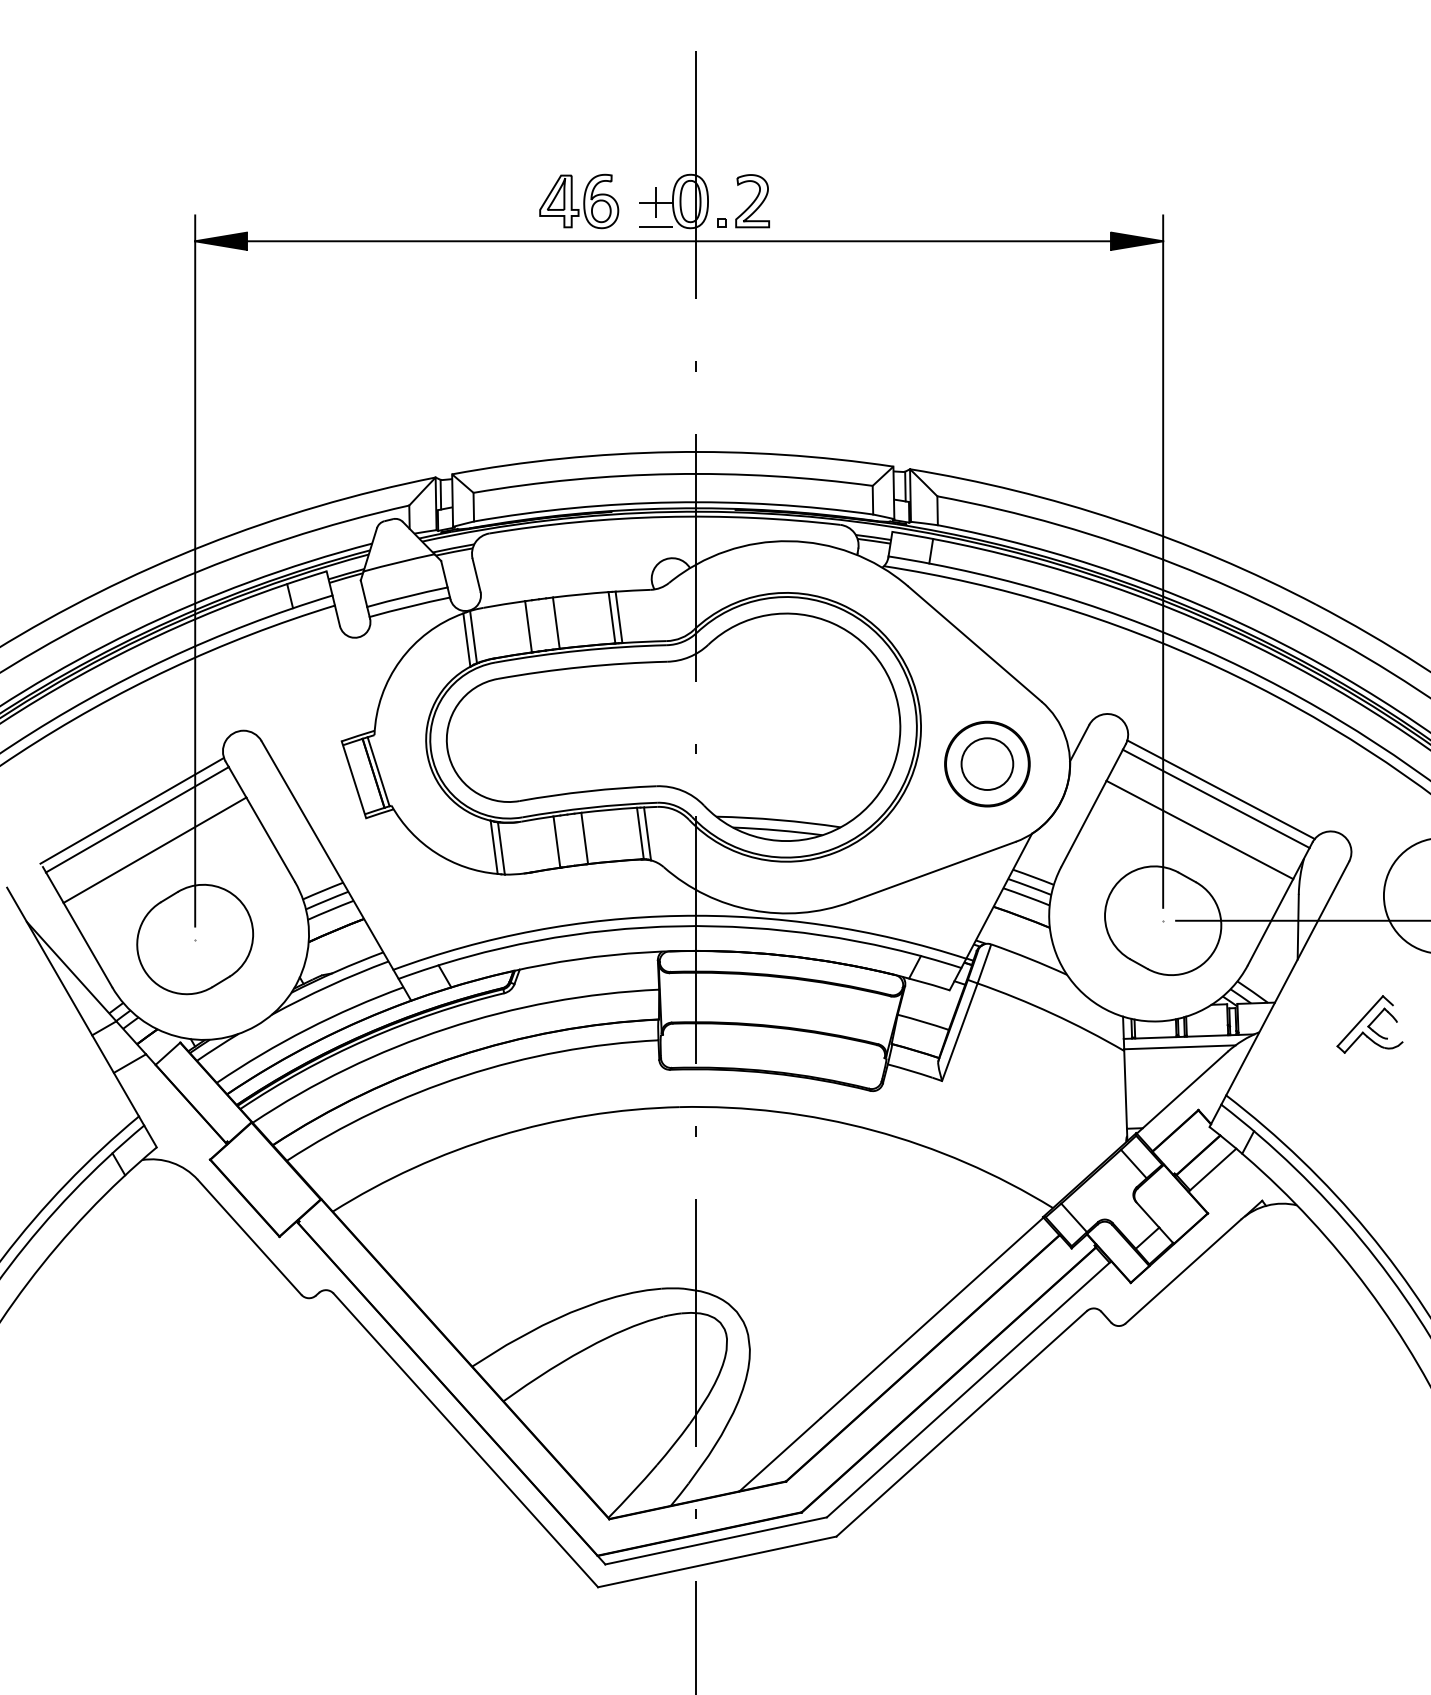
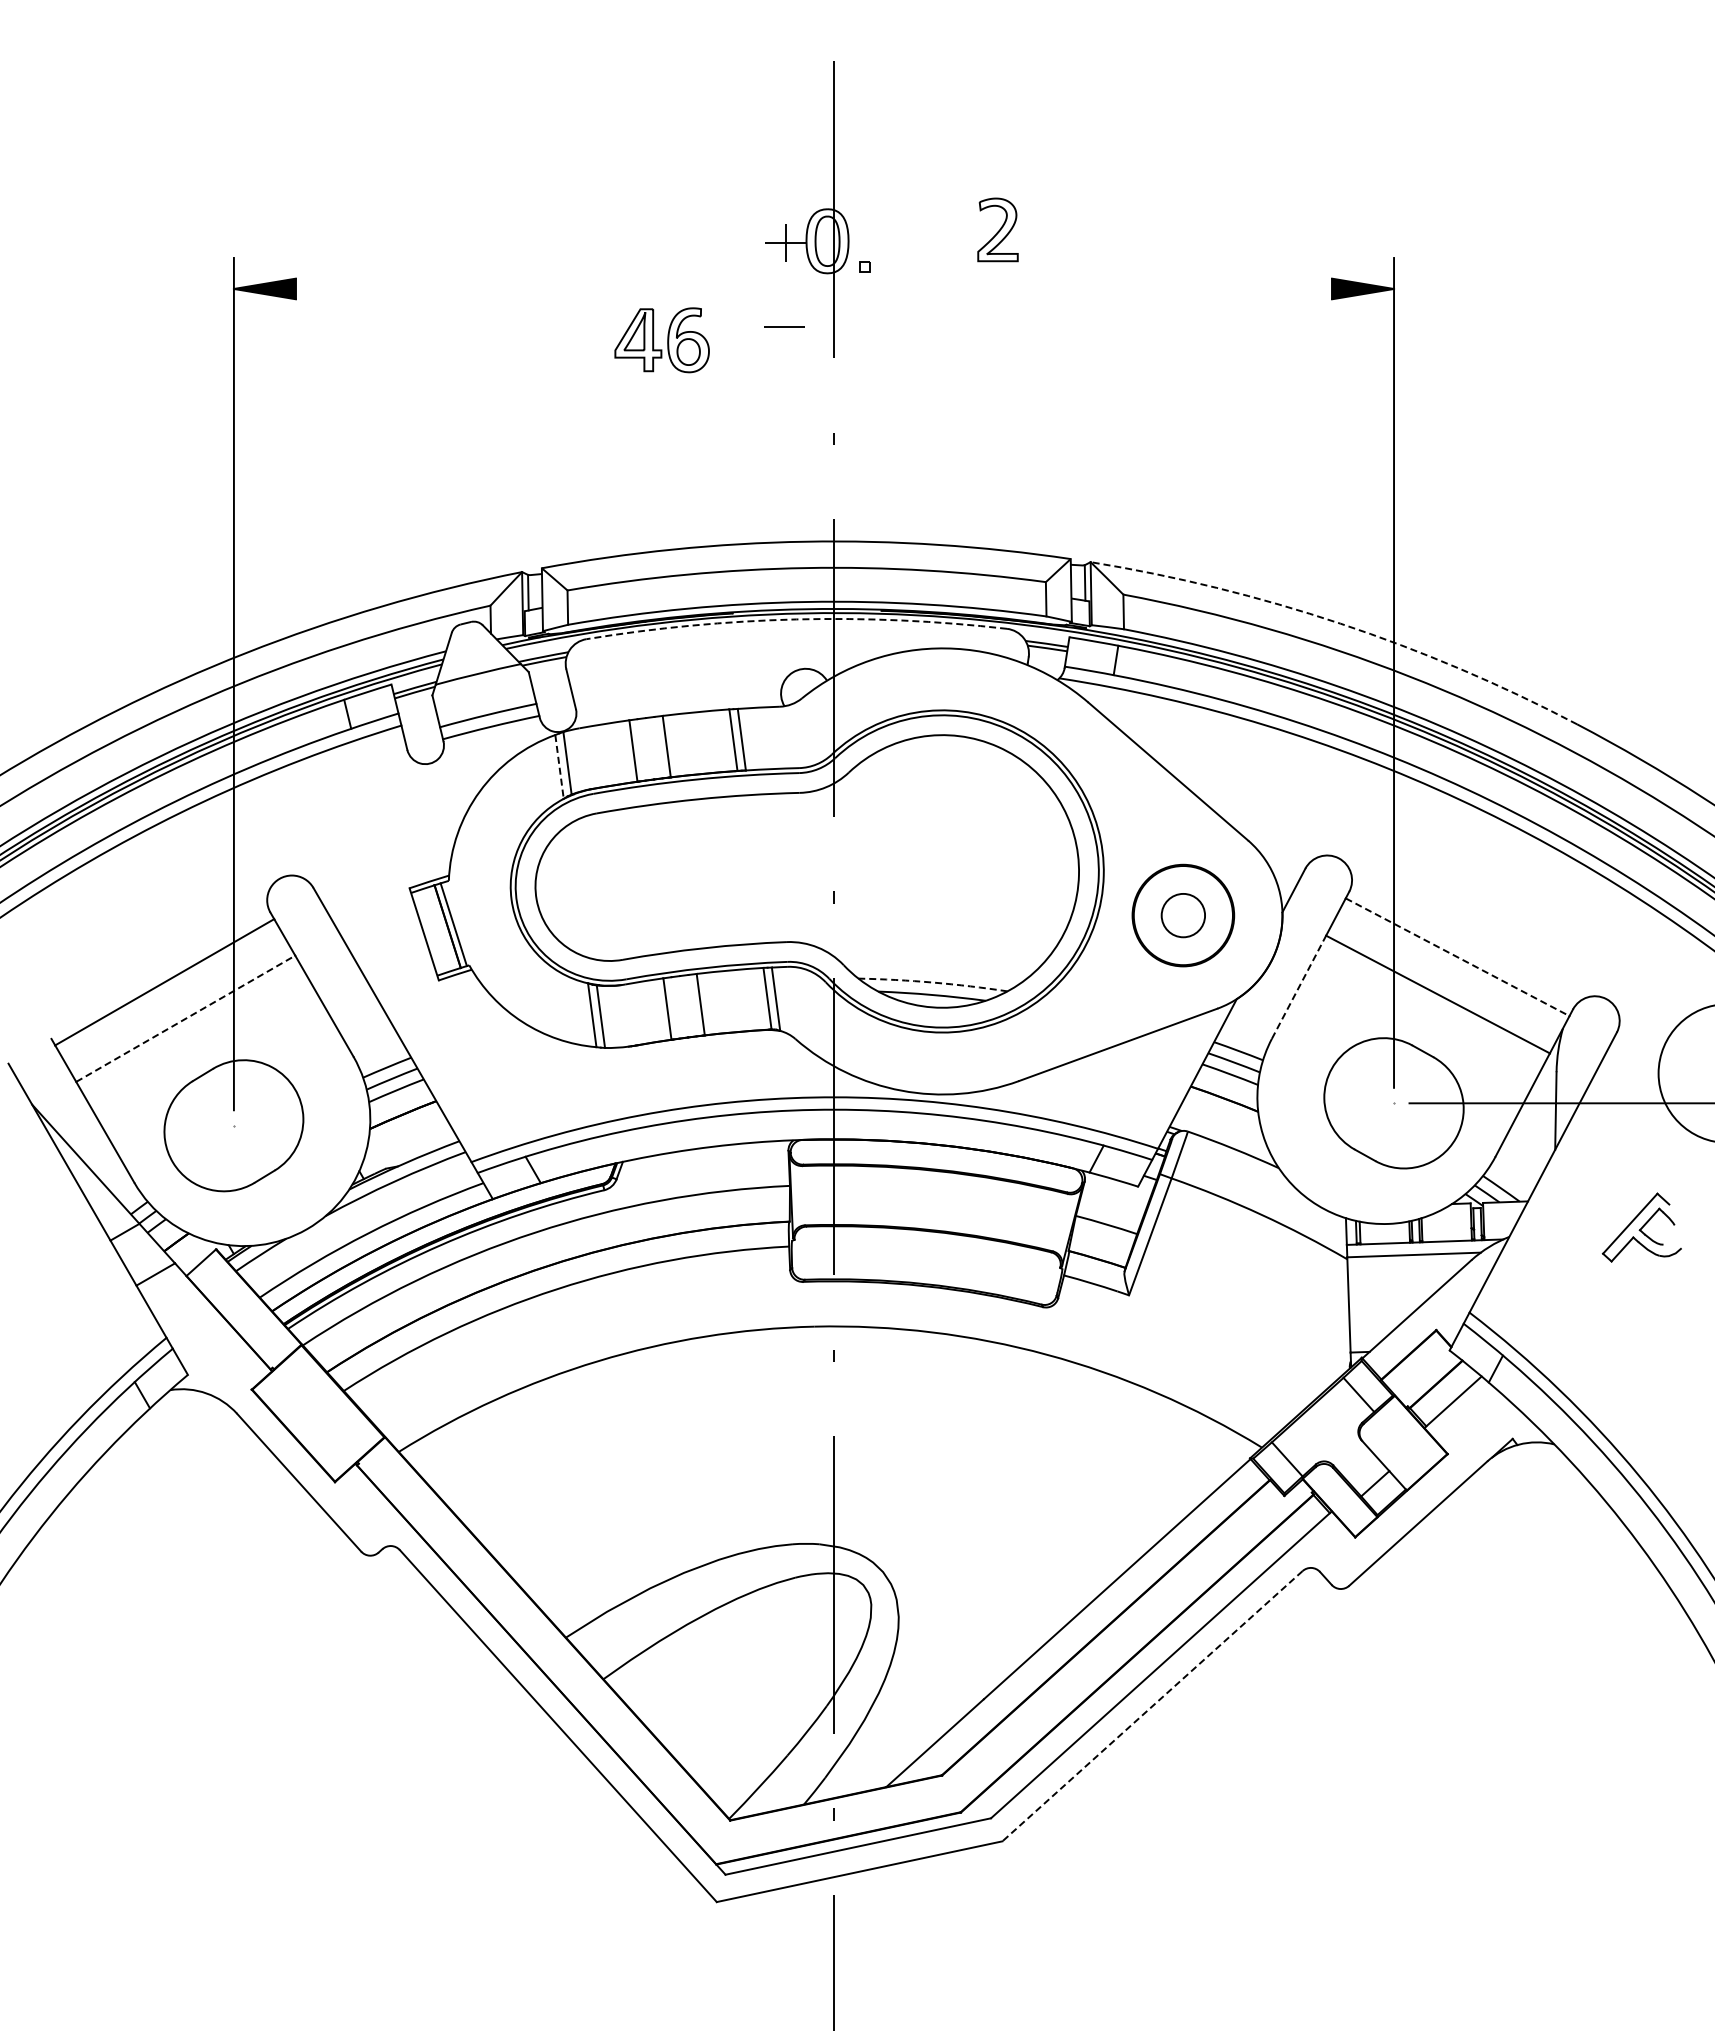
part: (752, 200) -> (997, 229), moved
part: (578, 201) -> (661, 340), moved
line: (655, 226) -> (784, 326), moved
line: (678, 240) -> (813, 288), removed
arc: (664, 517) -> (796, 619), solid -> dashed
arc: (1118, 520) -> (1340, 623), solid -> dashed
line: (466, 640) -> (559, 767), solid -> dashed
circle: (987, 764) -> (1183, 915), size x0.7
line: (1221, 789) -> (1463, 946), removed
line: (1216, 799) -> (1458, 957), solid -> dashed
line: (132, 810) -> (158, 971), removed
arc: (778, 819) -> (933, 982), solid -> dashed
line: (1084, 823) -> (1299, 986), solid -> dashed
line: (155, 850) -> (186, 1018), solid -> dashed
line: (961, 1424) -> (1152, 1706), solid -> dashed

